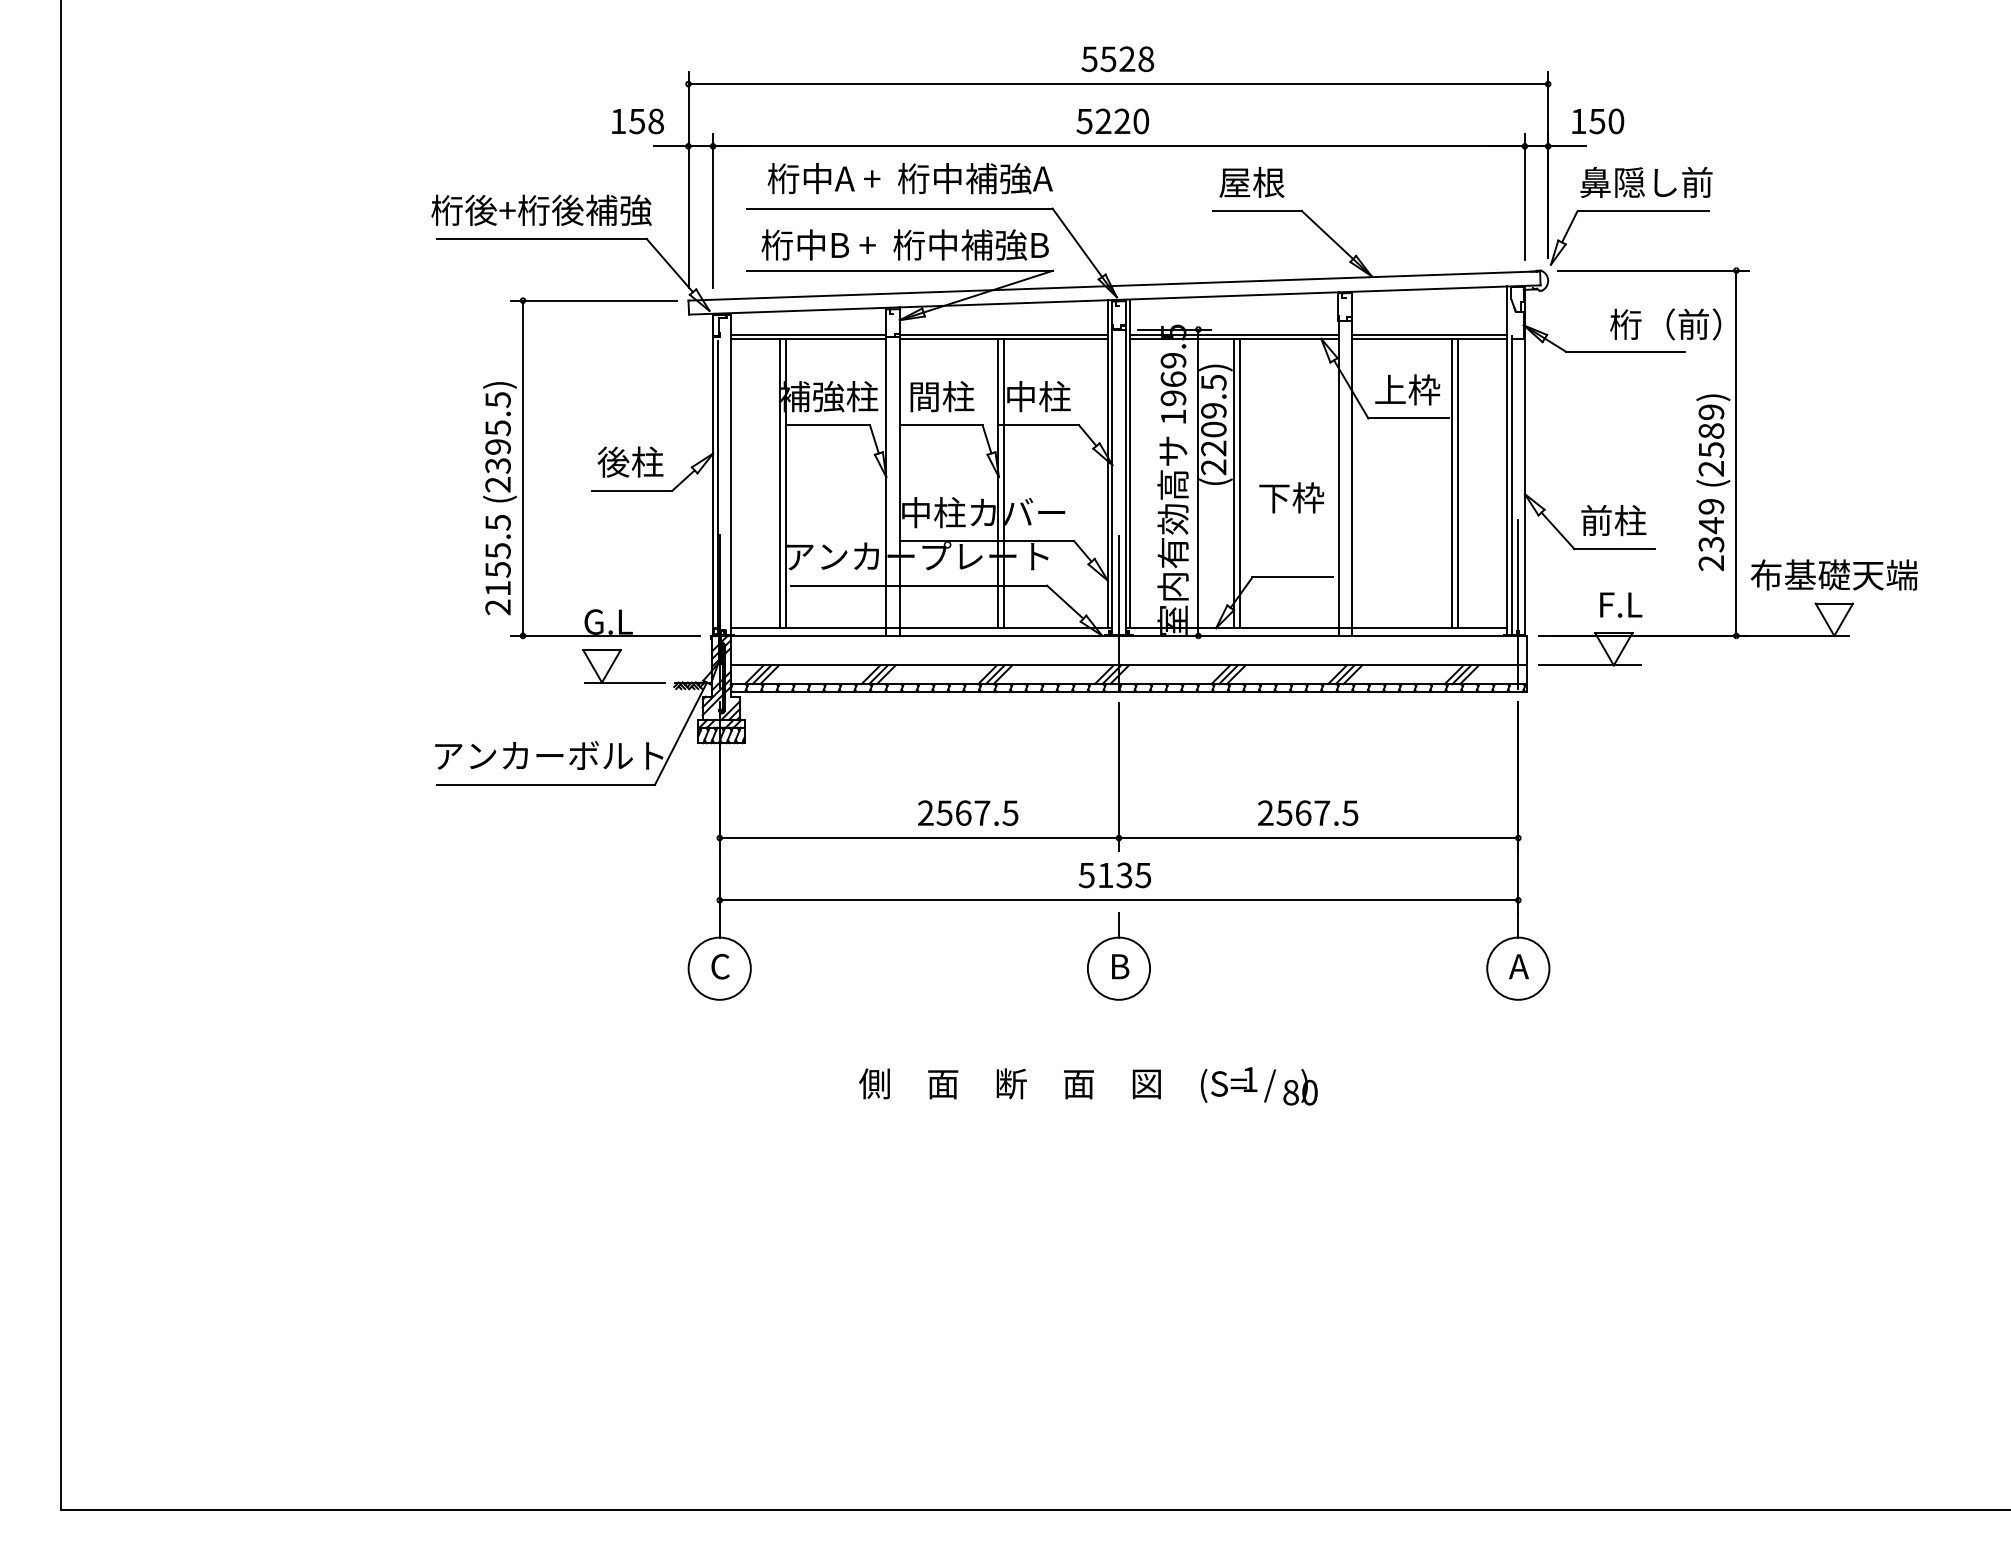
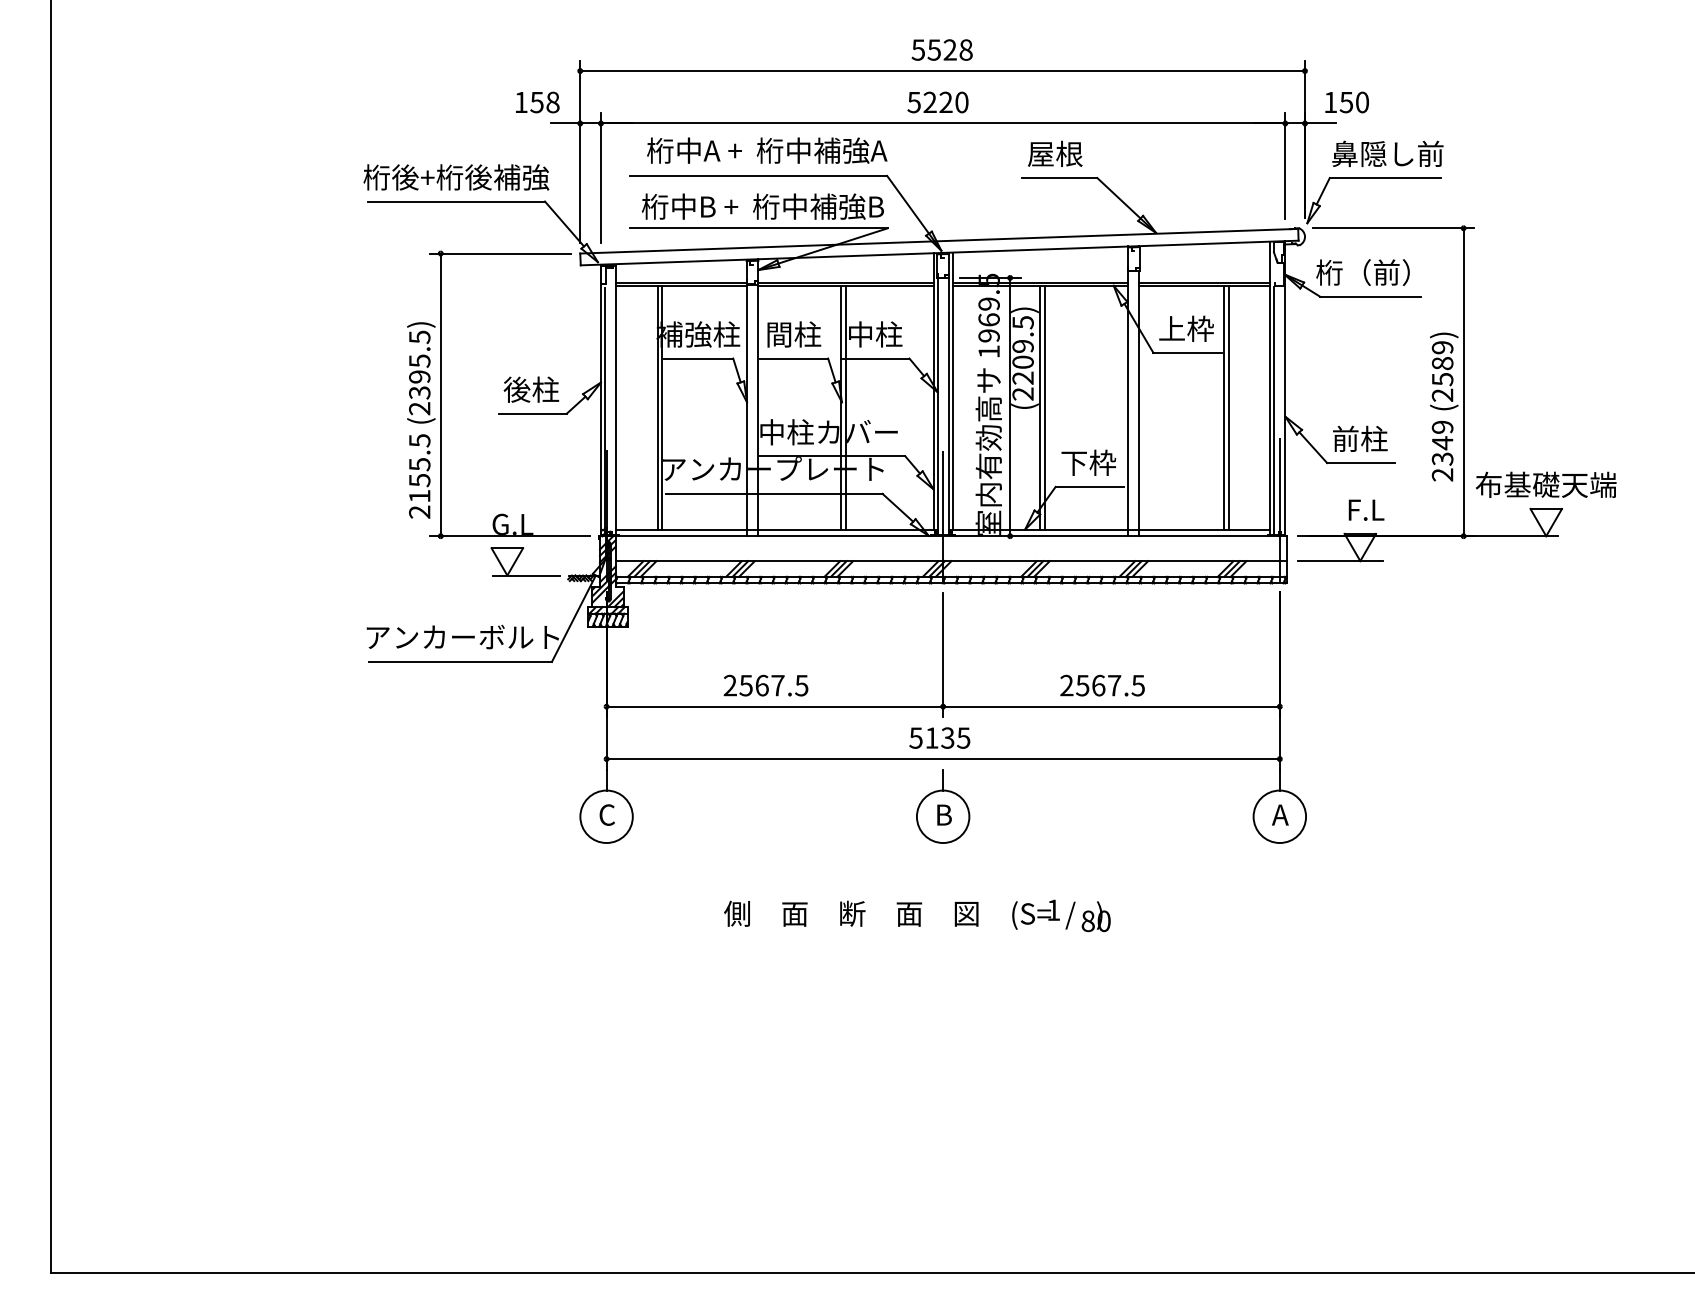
text: (1665, 324) -> (1362, 272), moved
text: (1291, 497) -> (1088, 462), moved
text: (967, 812) -> (765, 685), moved

